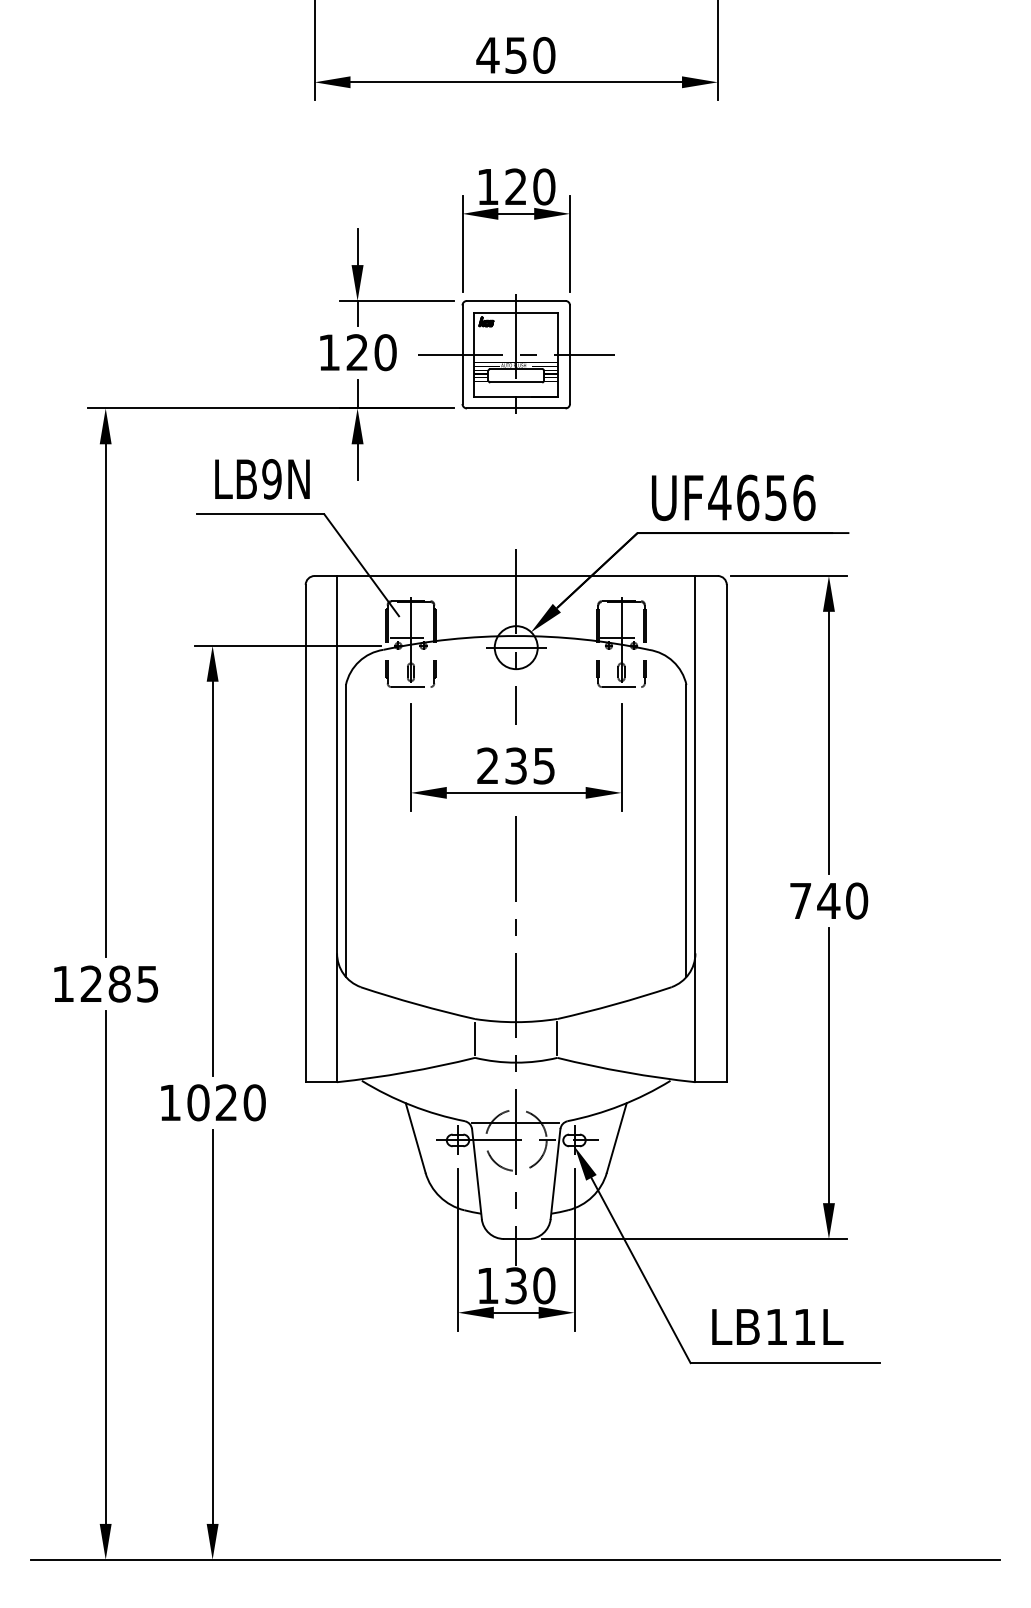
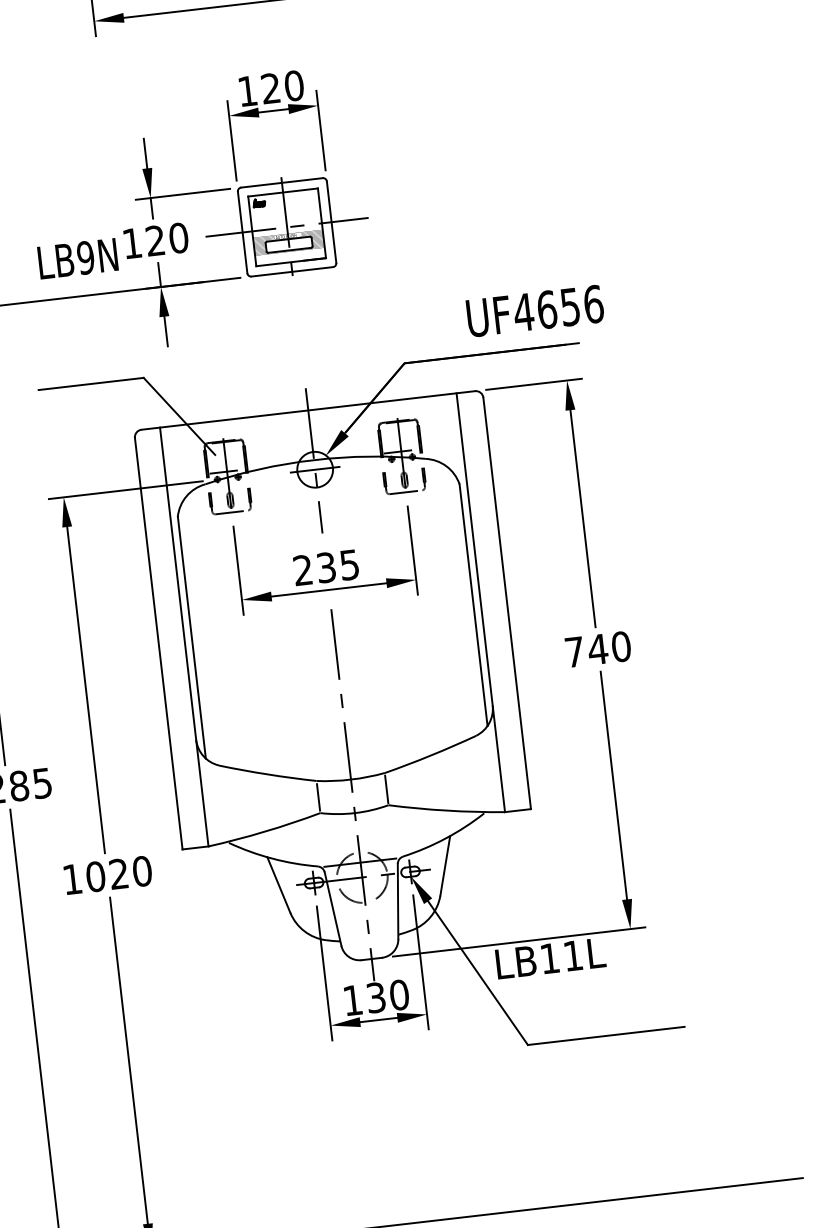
text: (262, 479) -> (78, 258), moved
text: (733, 497) -> (535, 310), moved
text: (777, 1326) -> (550, 958), moved

